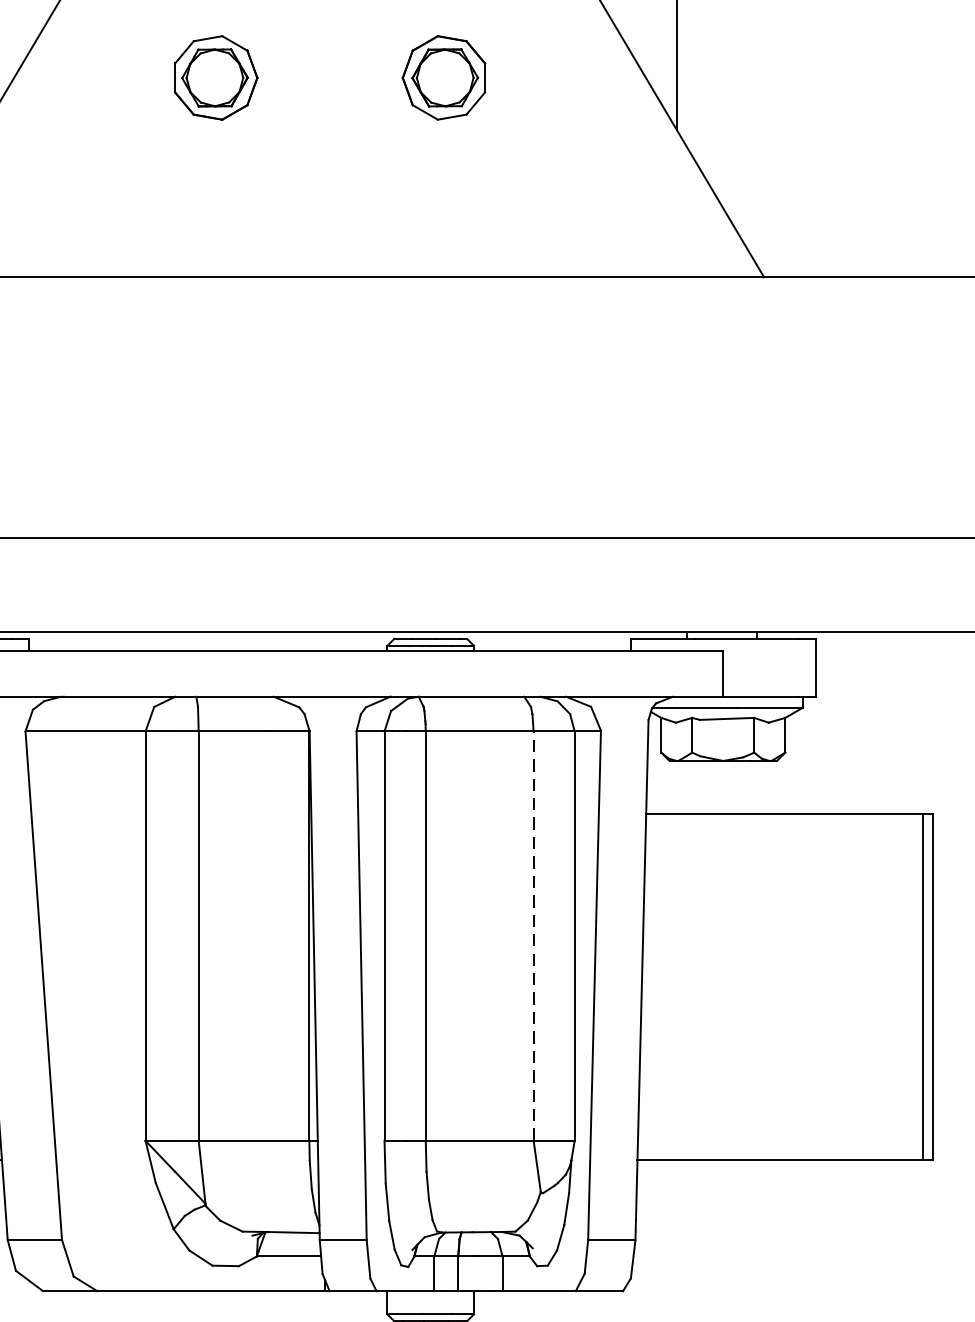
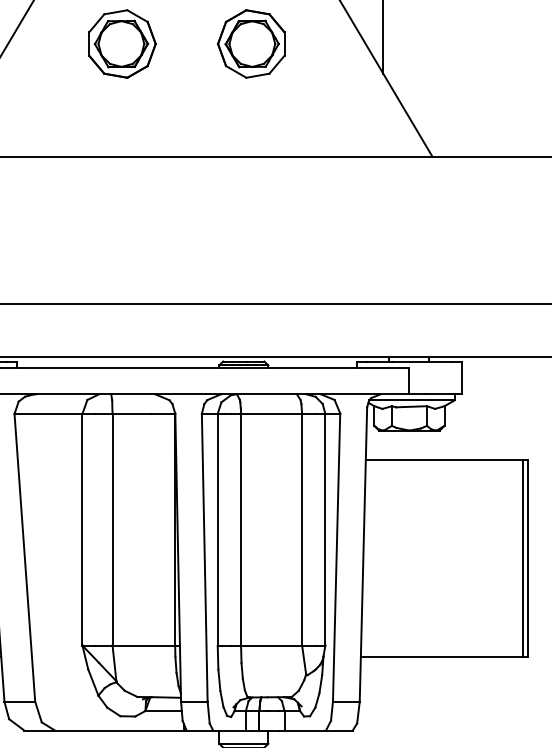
part: (216, 77) -> (122, 43), size x1.43
part: (444, 77) -> (251, 43), size x1.43
line: (534, 935) -> (302, 529), dashed -> solid

